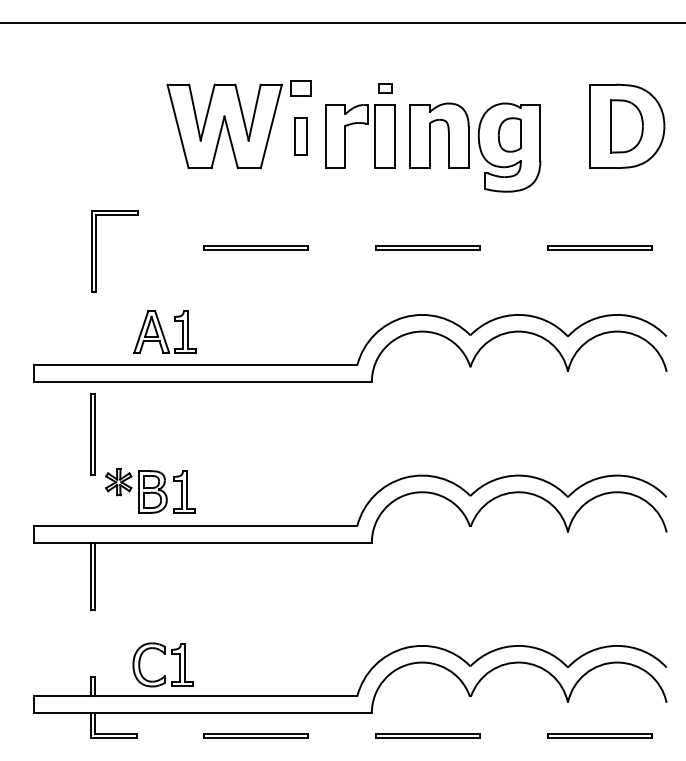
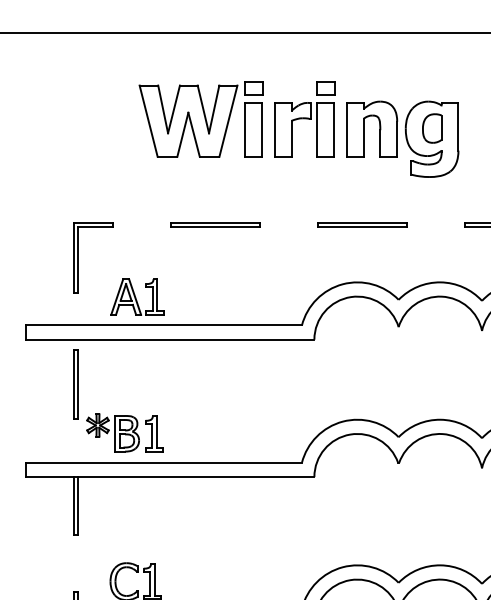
part: (385, 88) -> (326, 88), size x1.67
part: (300, 136) -> (253, 129), size x1.67
part: (96, 251) -> (78, 258), moved

